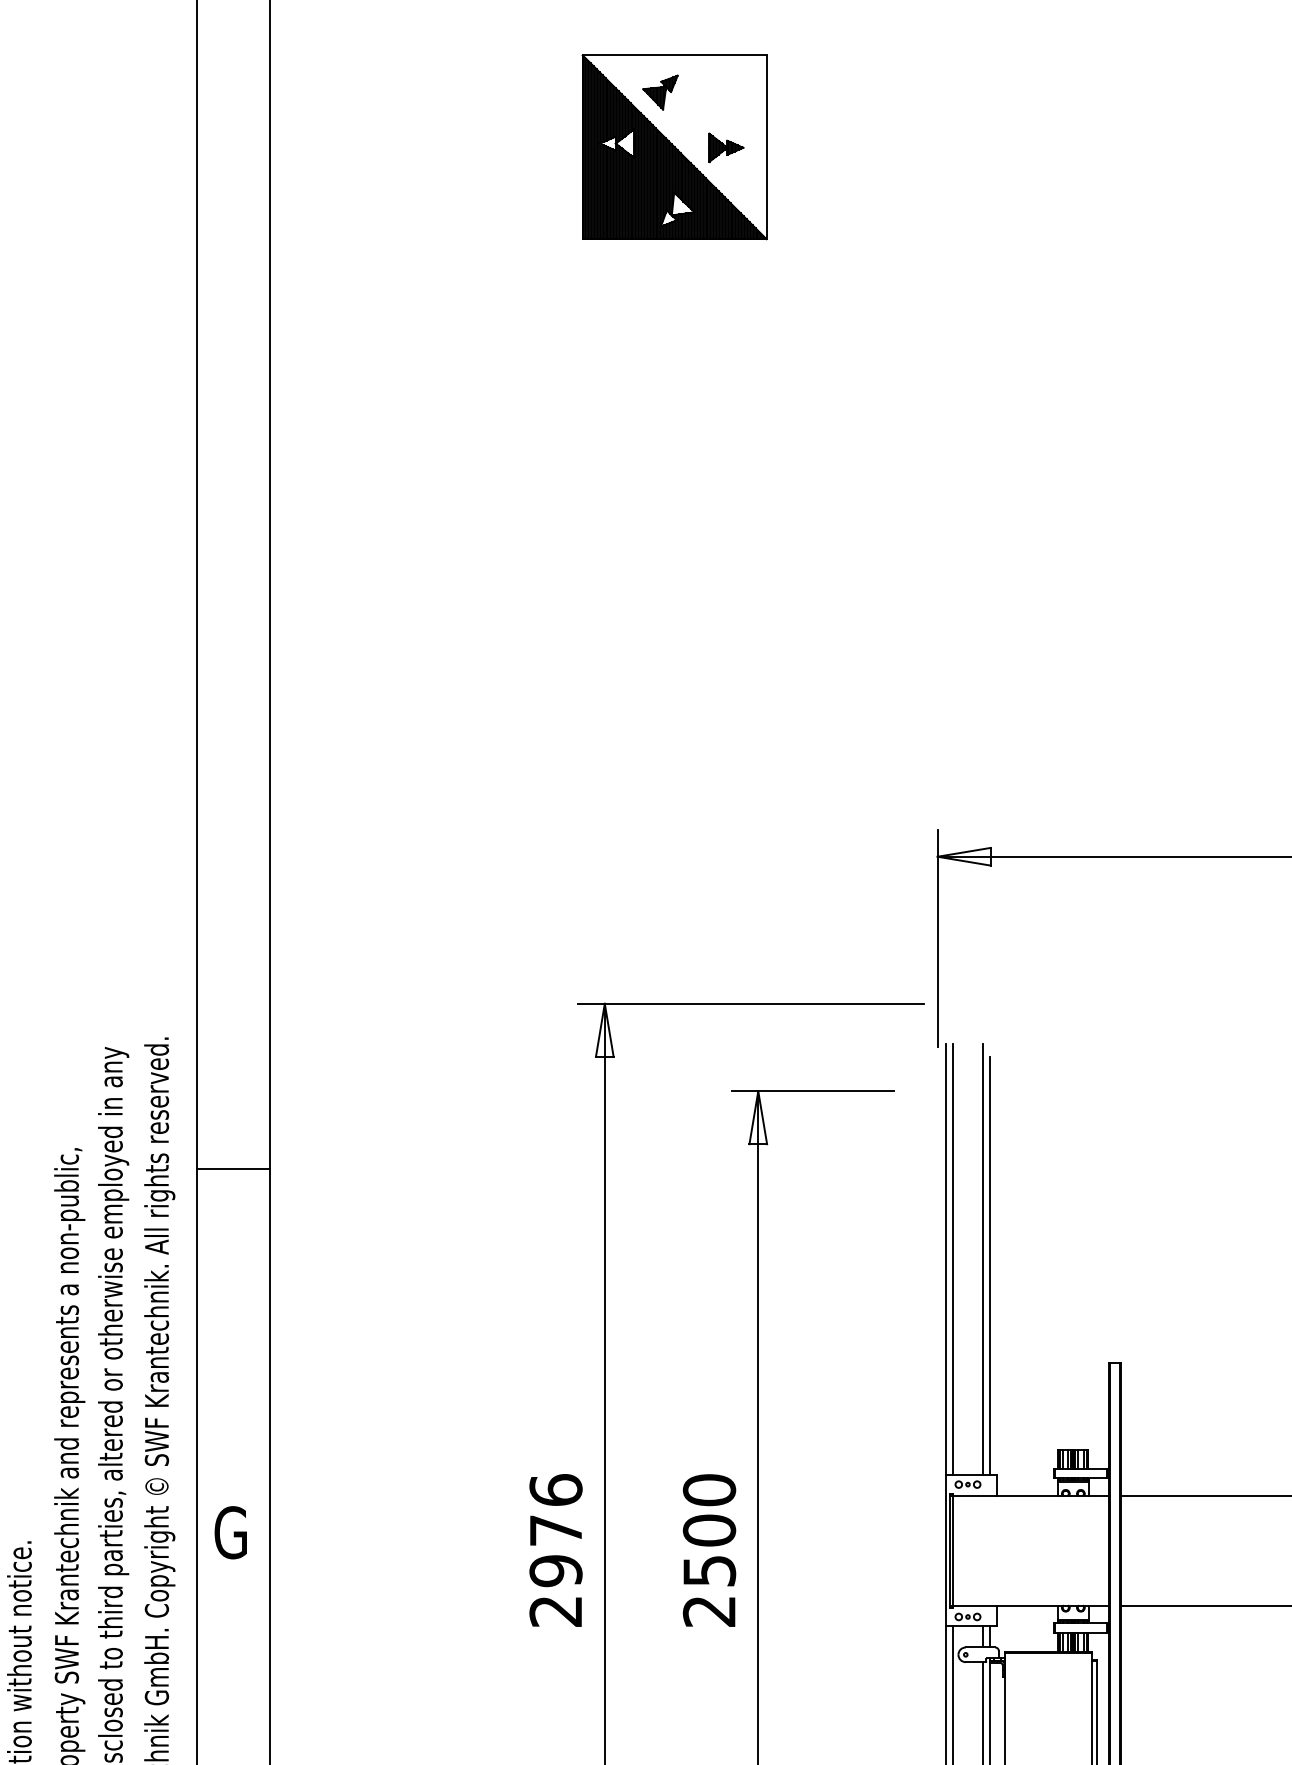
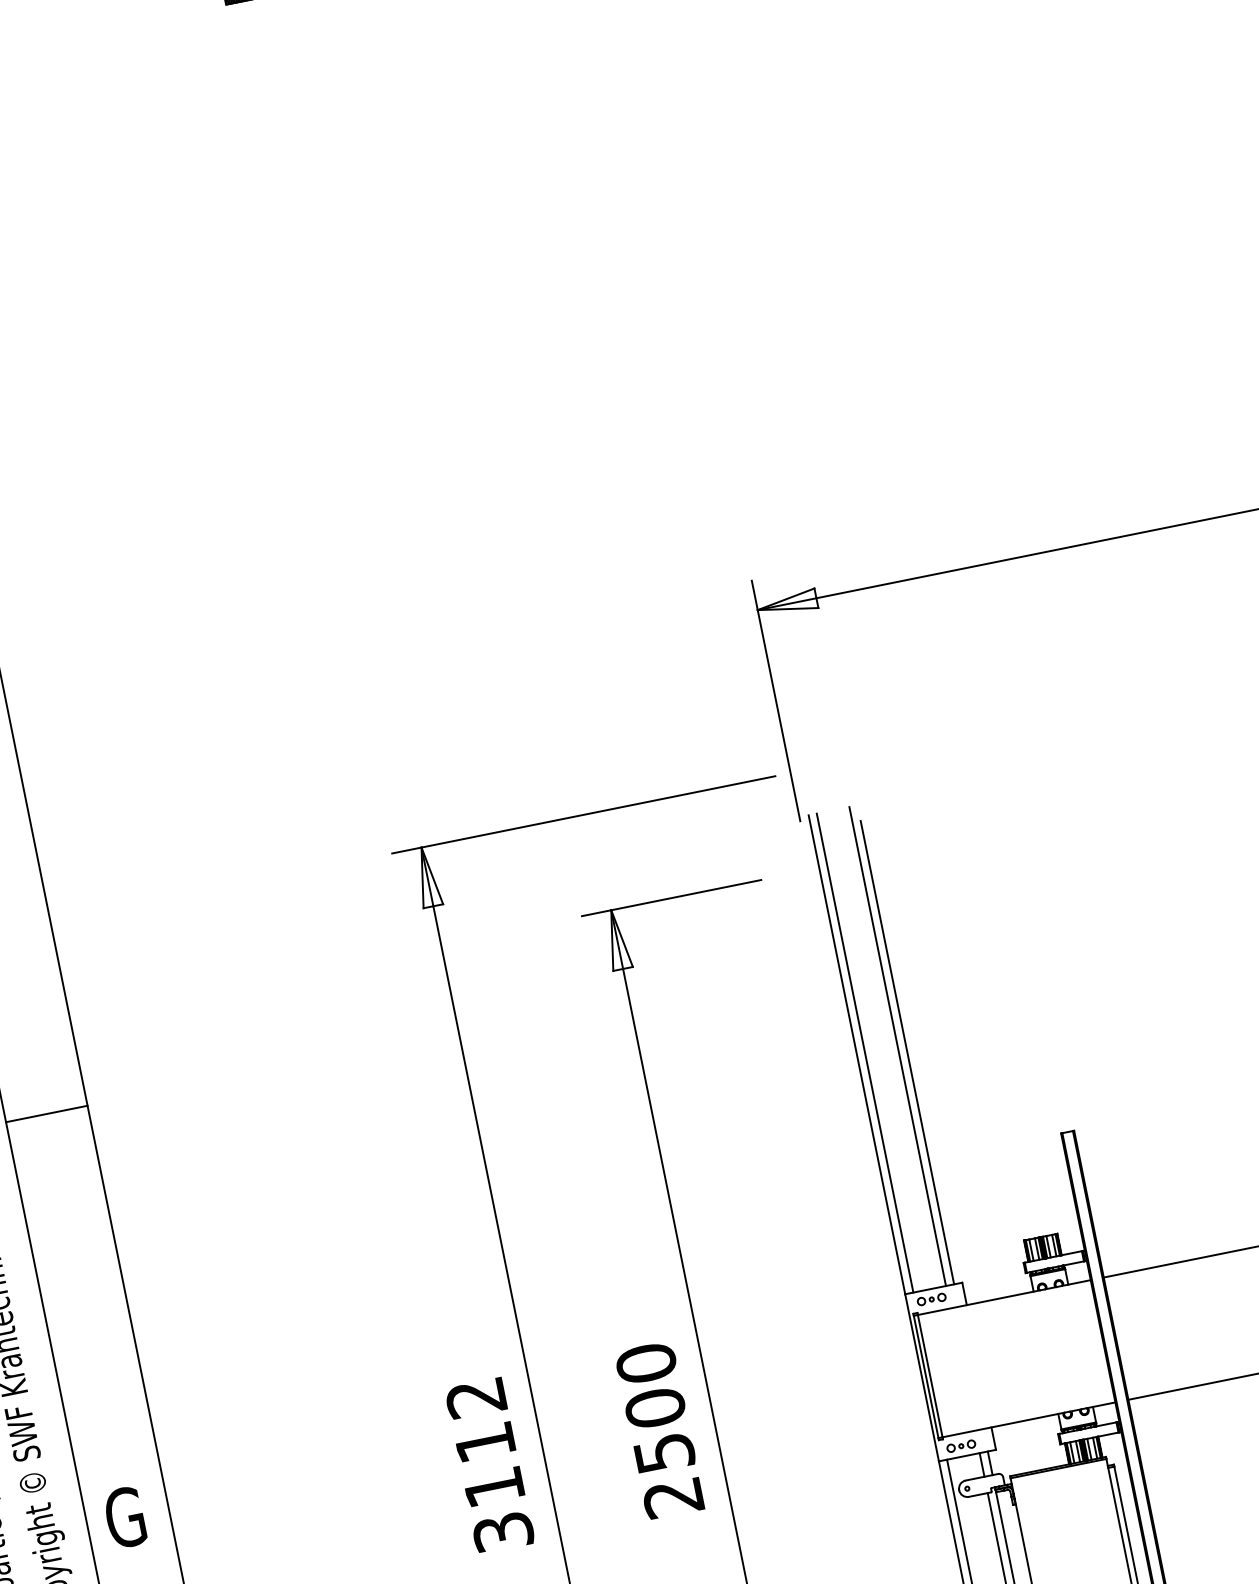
text: (555, 1550) -> (489, 1464), 2976 -> 3112

